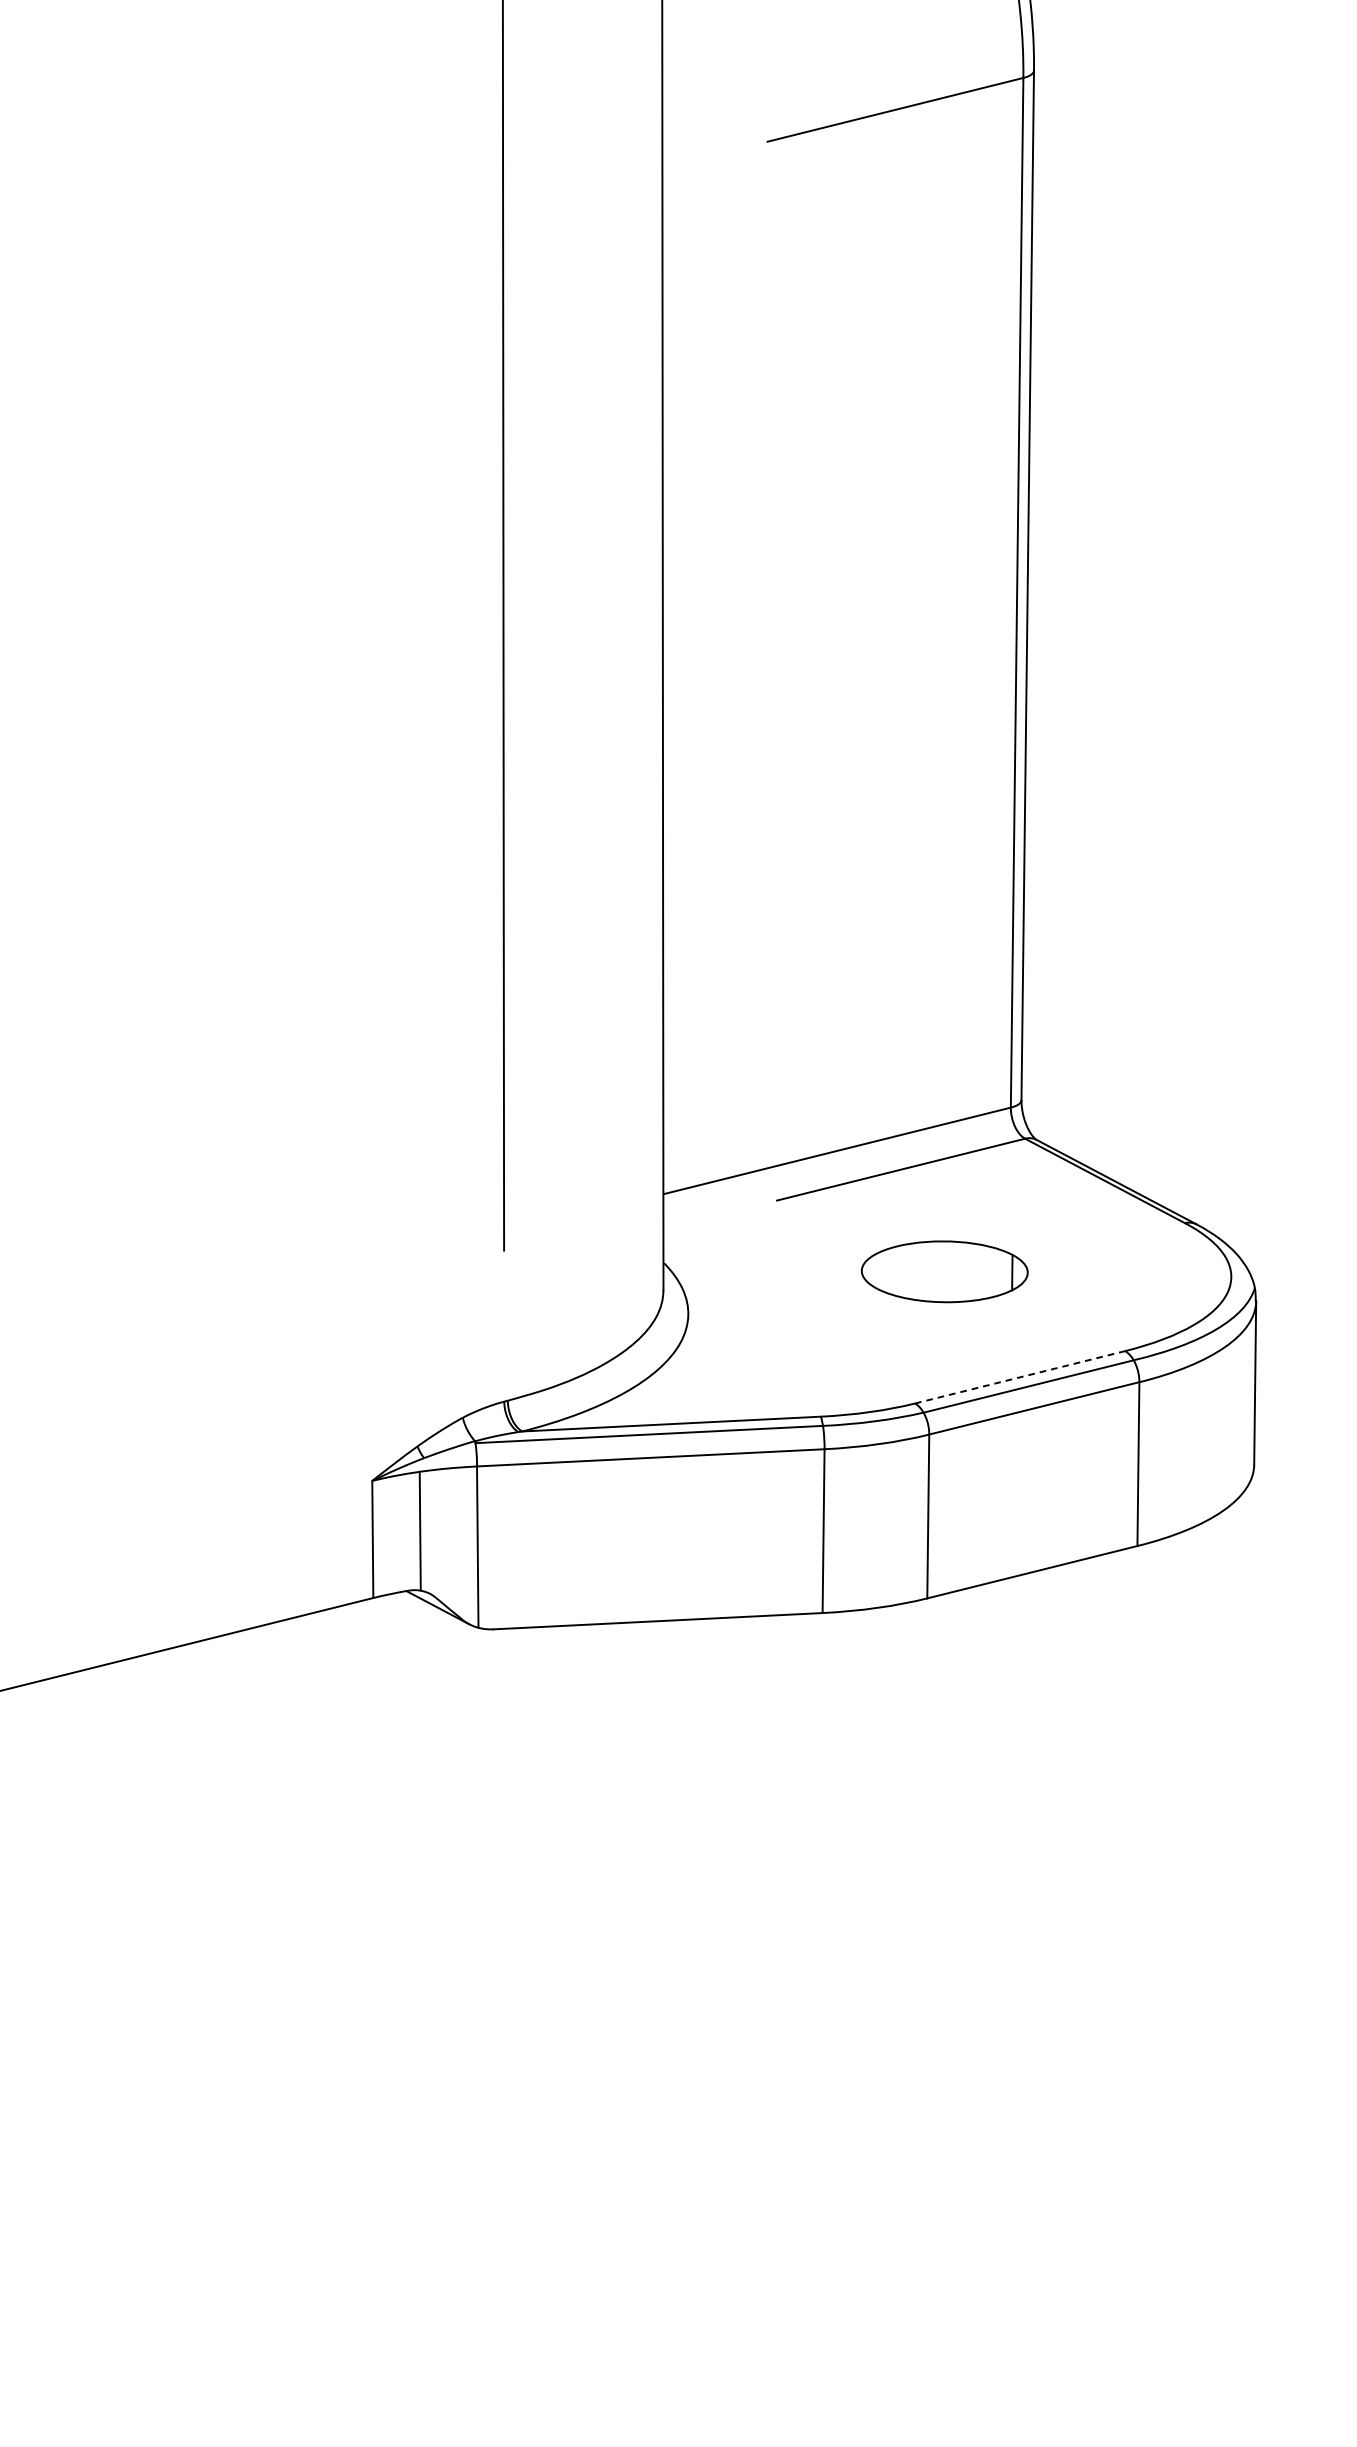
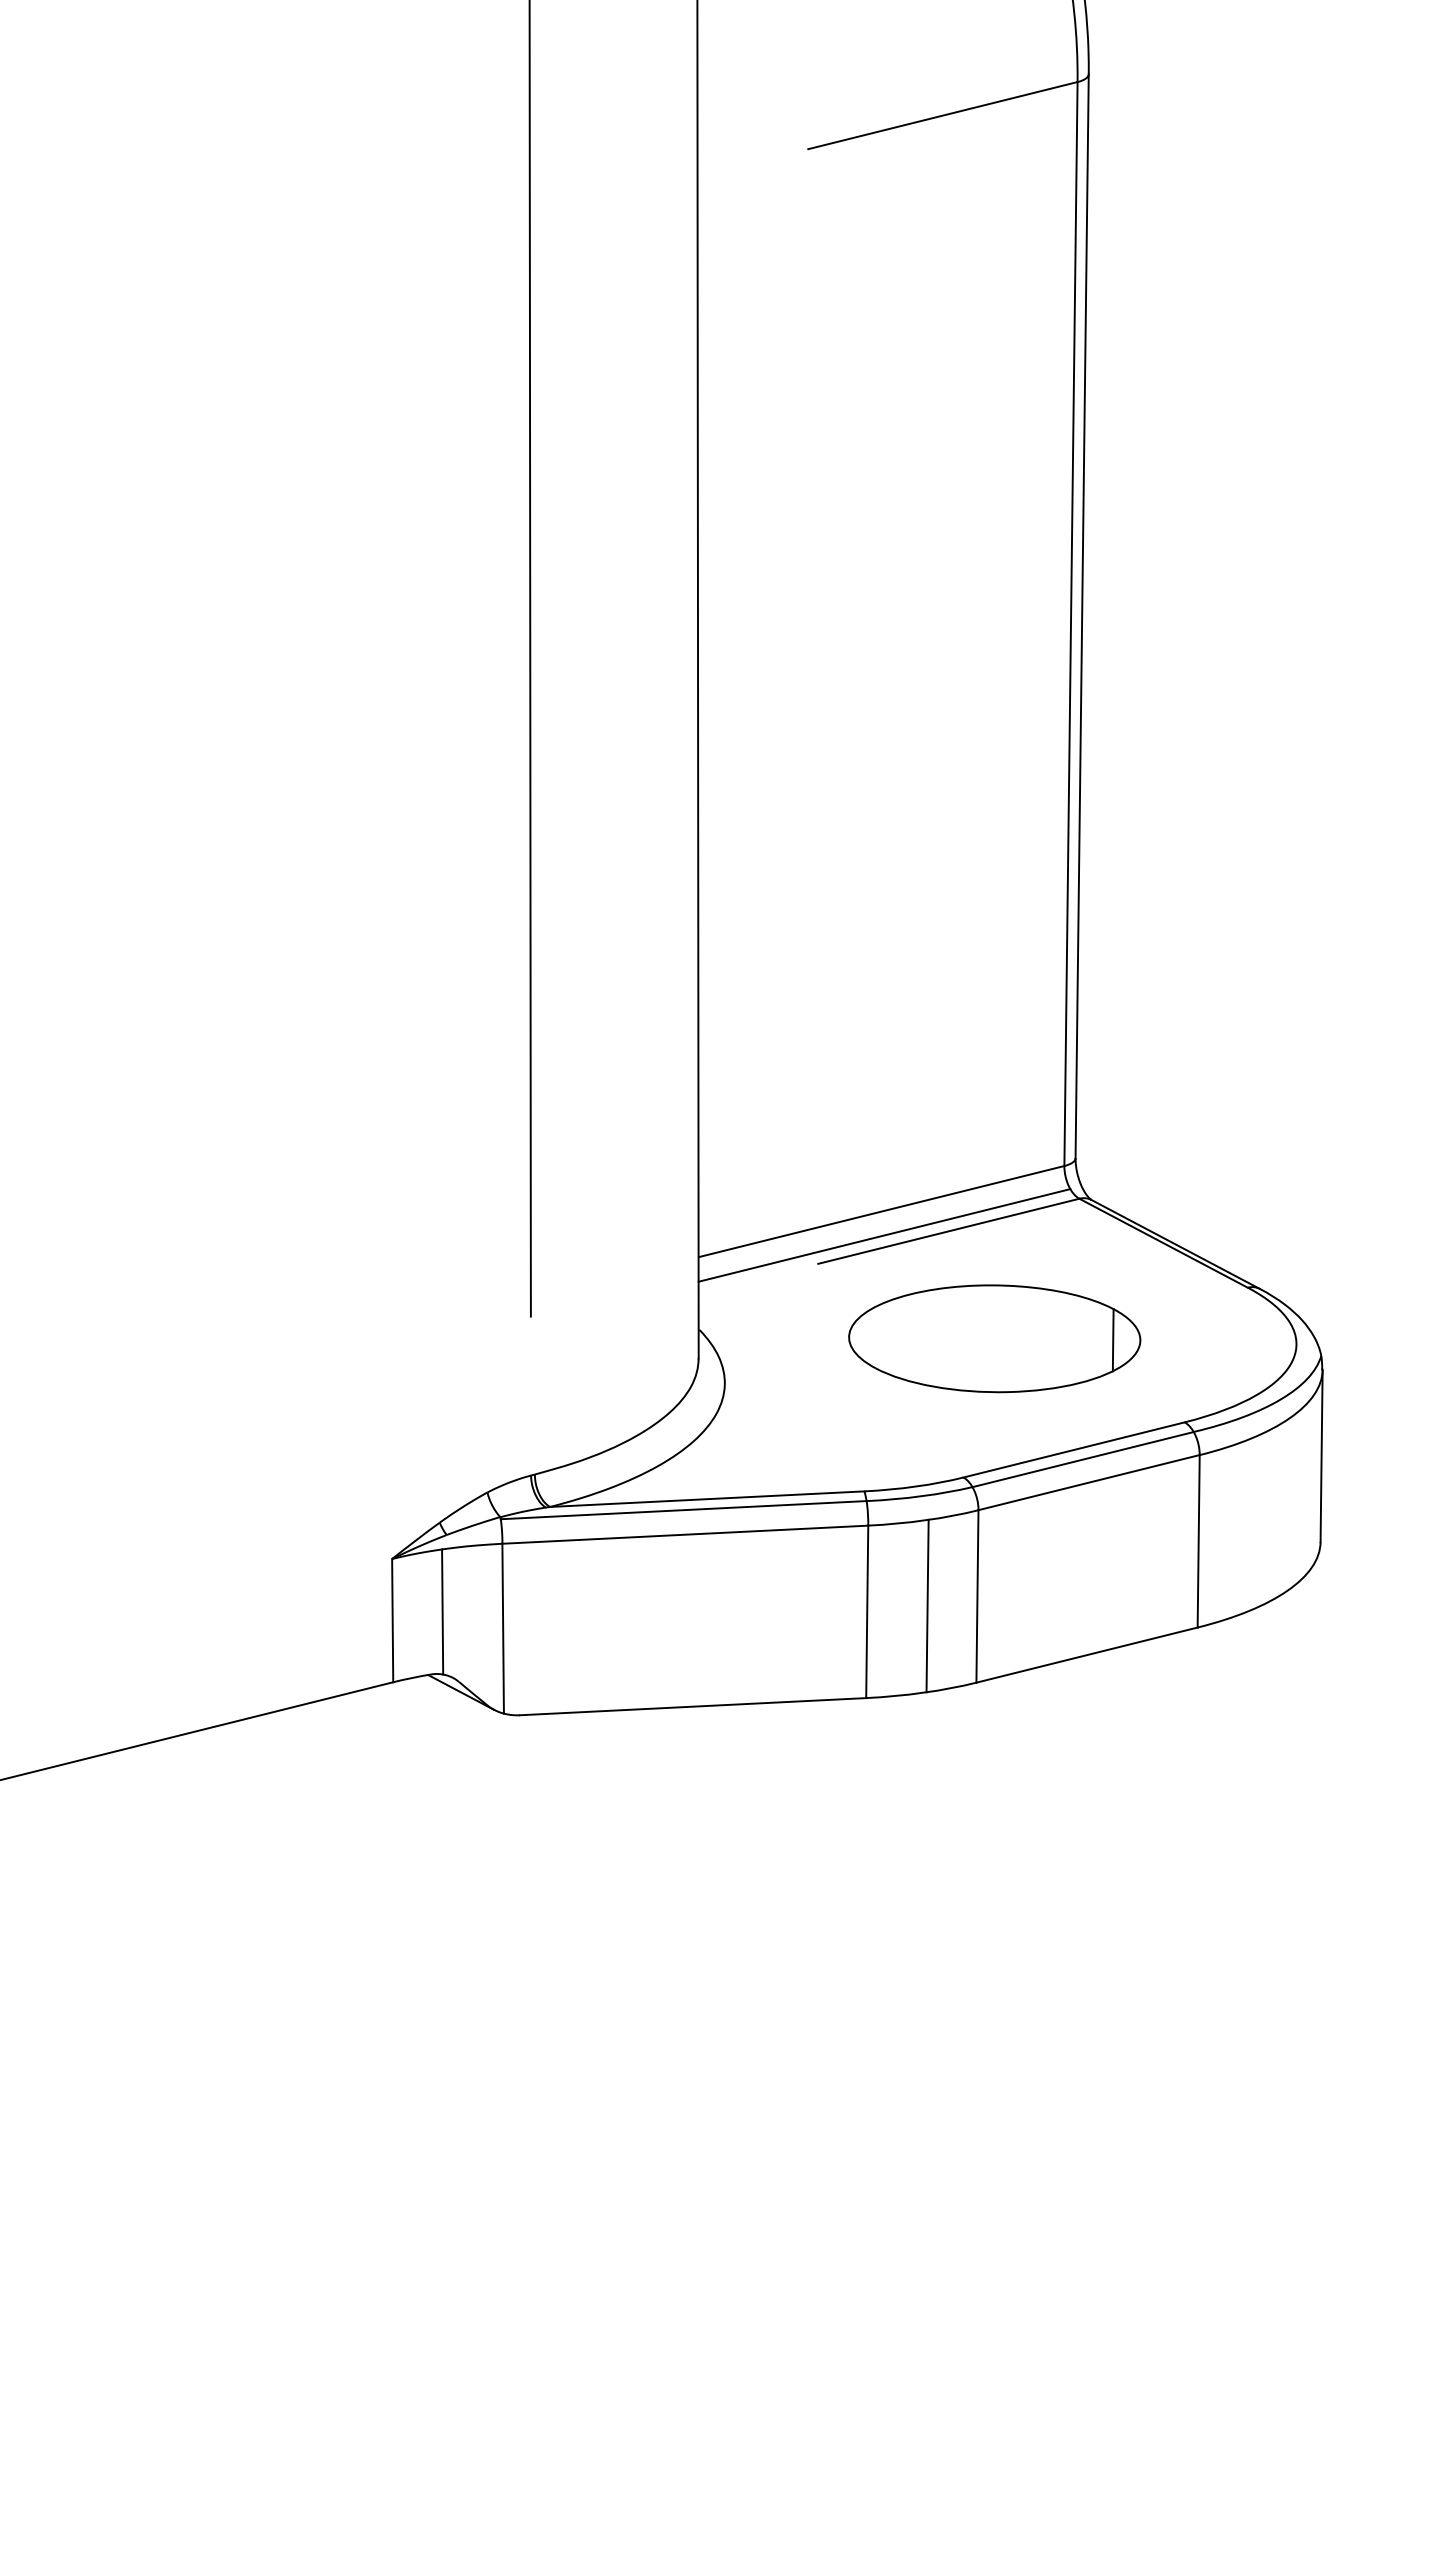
line: (839, 1173) -> (884, 1235), added
part: (944, 1271) -> (994, 1338), size x1.67
line: (1020, 1376) -> (1074, 1449), dashed -> solid
line: (880, 1525) -> (927, 1605), added

